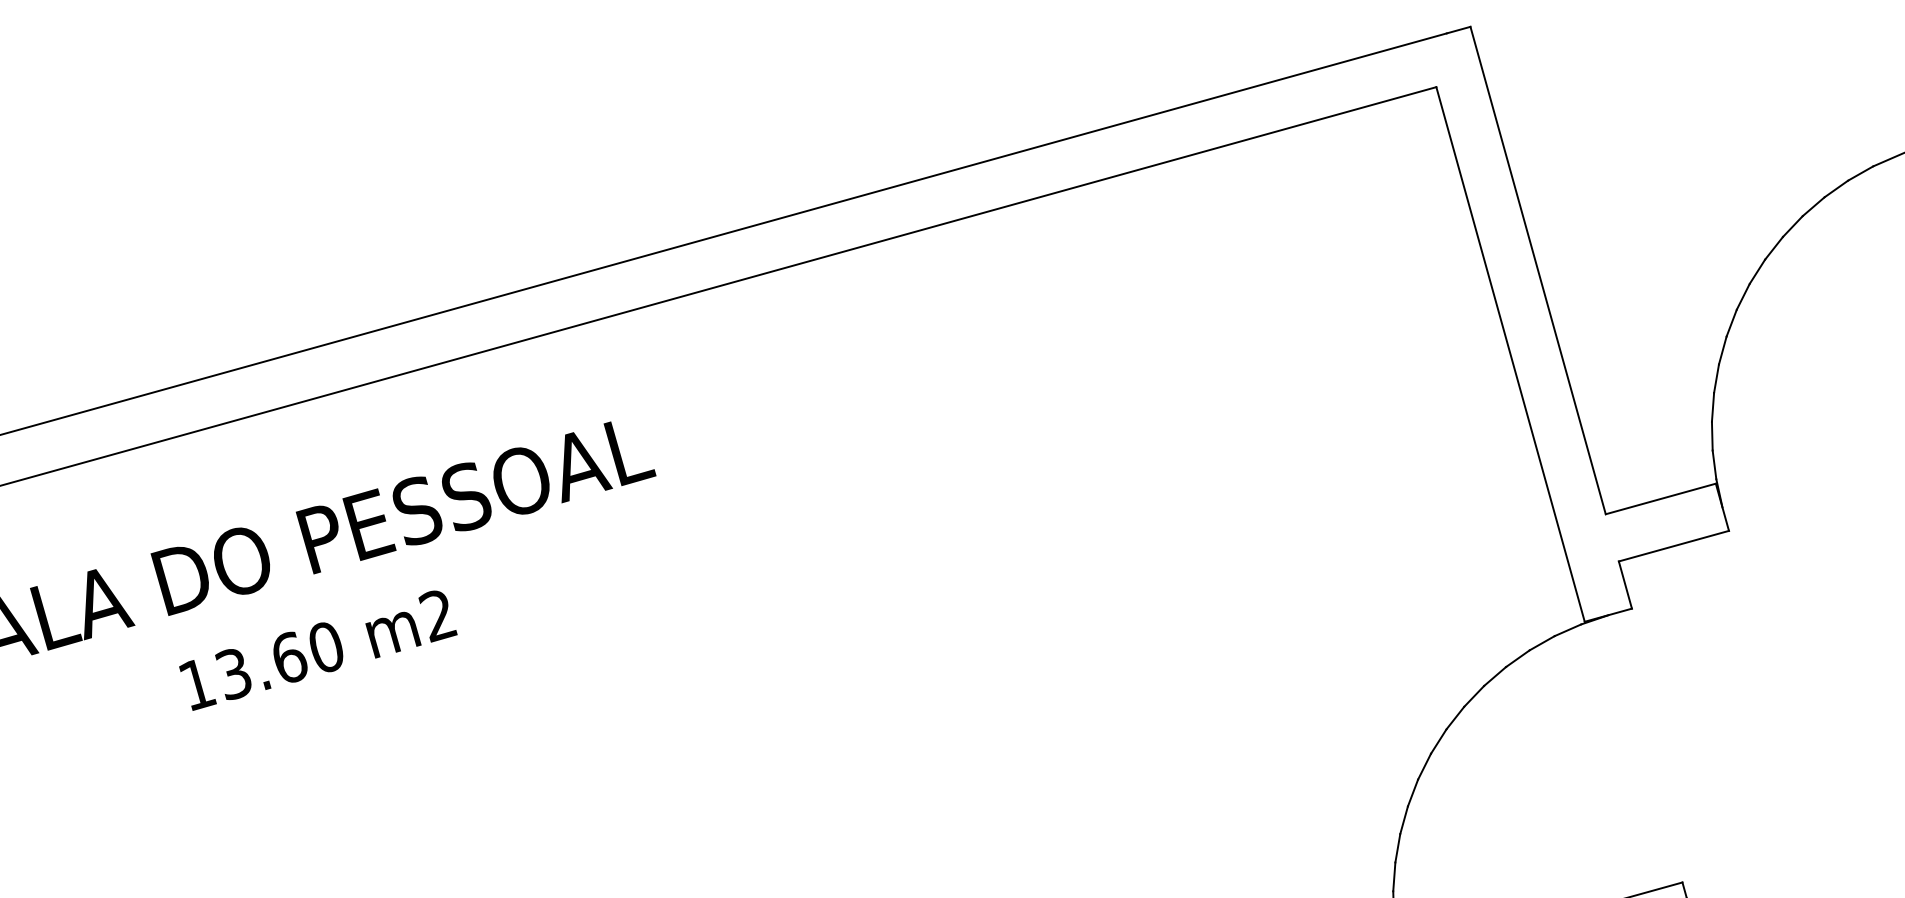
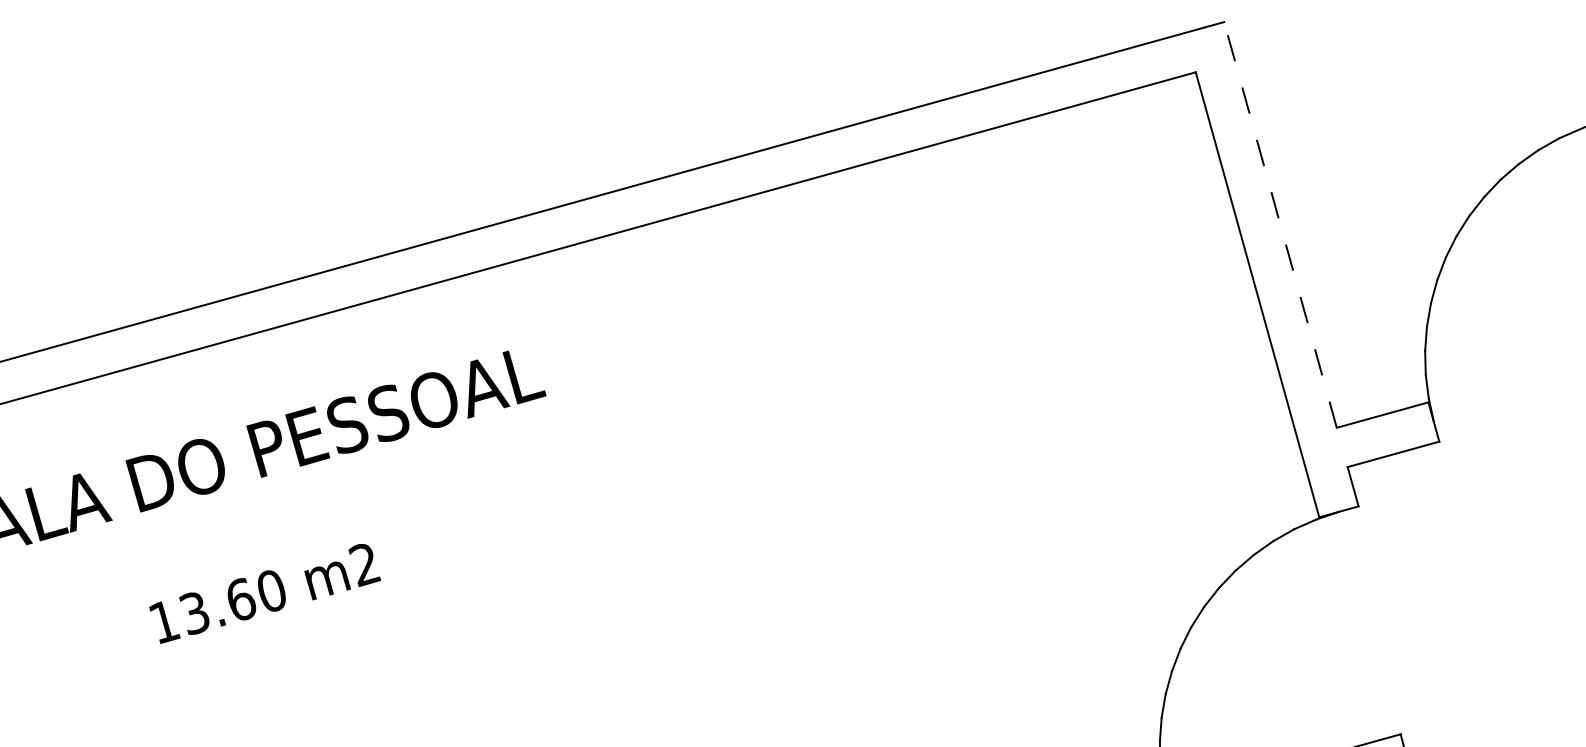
line: (1538, 270) -> (1280, 224), solid -> dashed
text: (318, 650) -> (265, 593), moved

